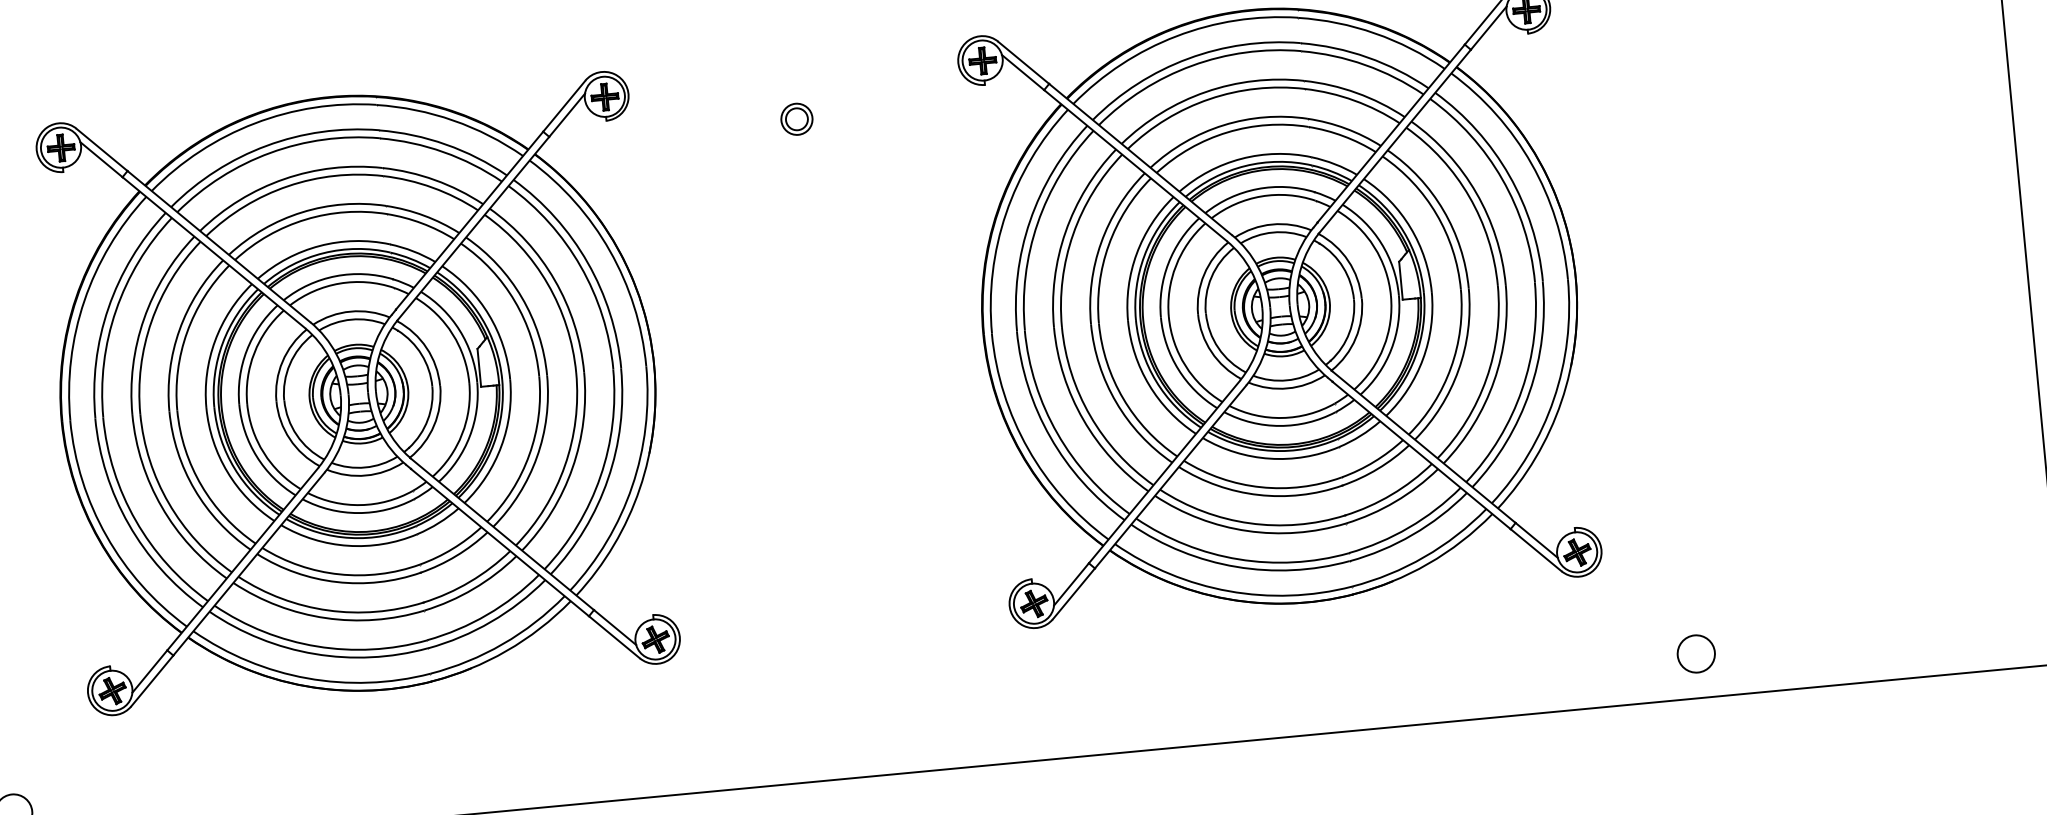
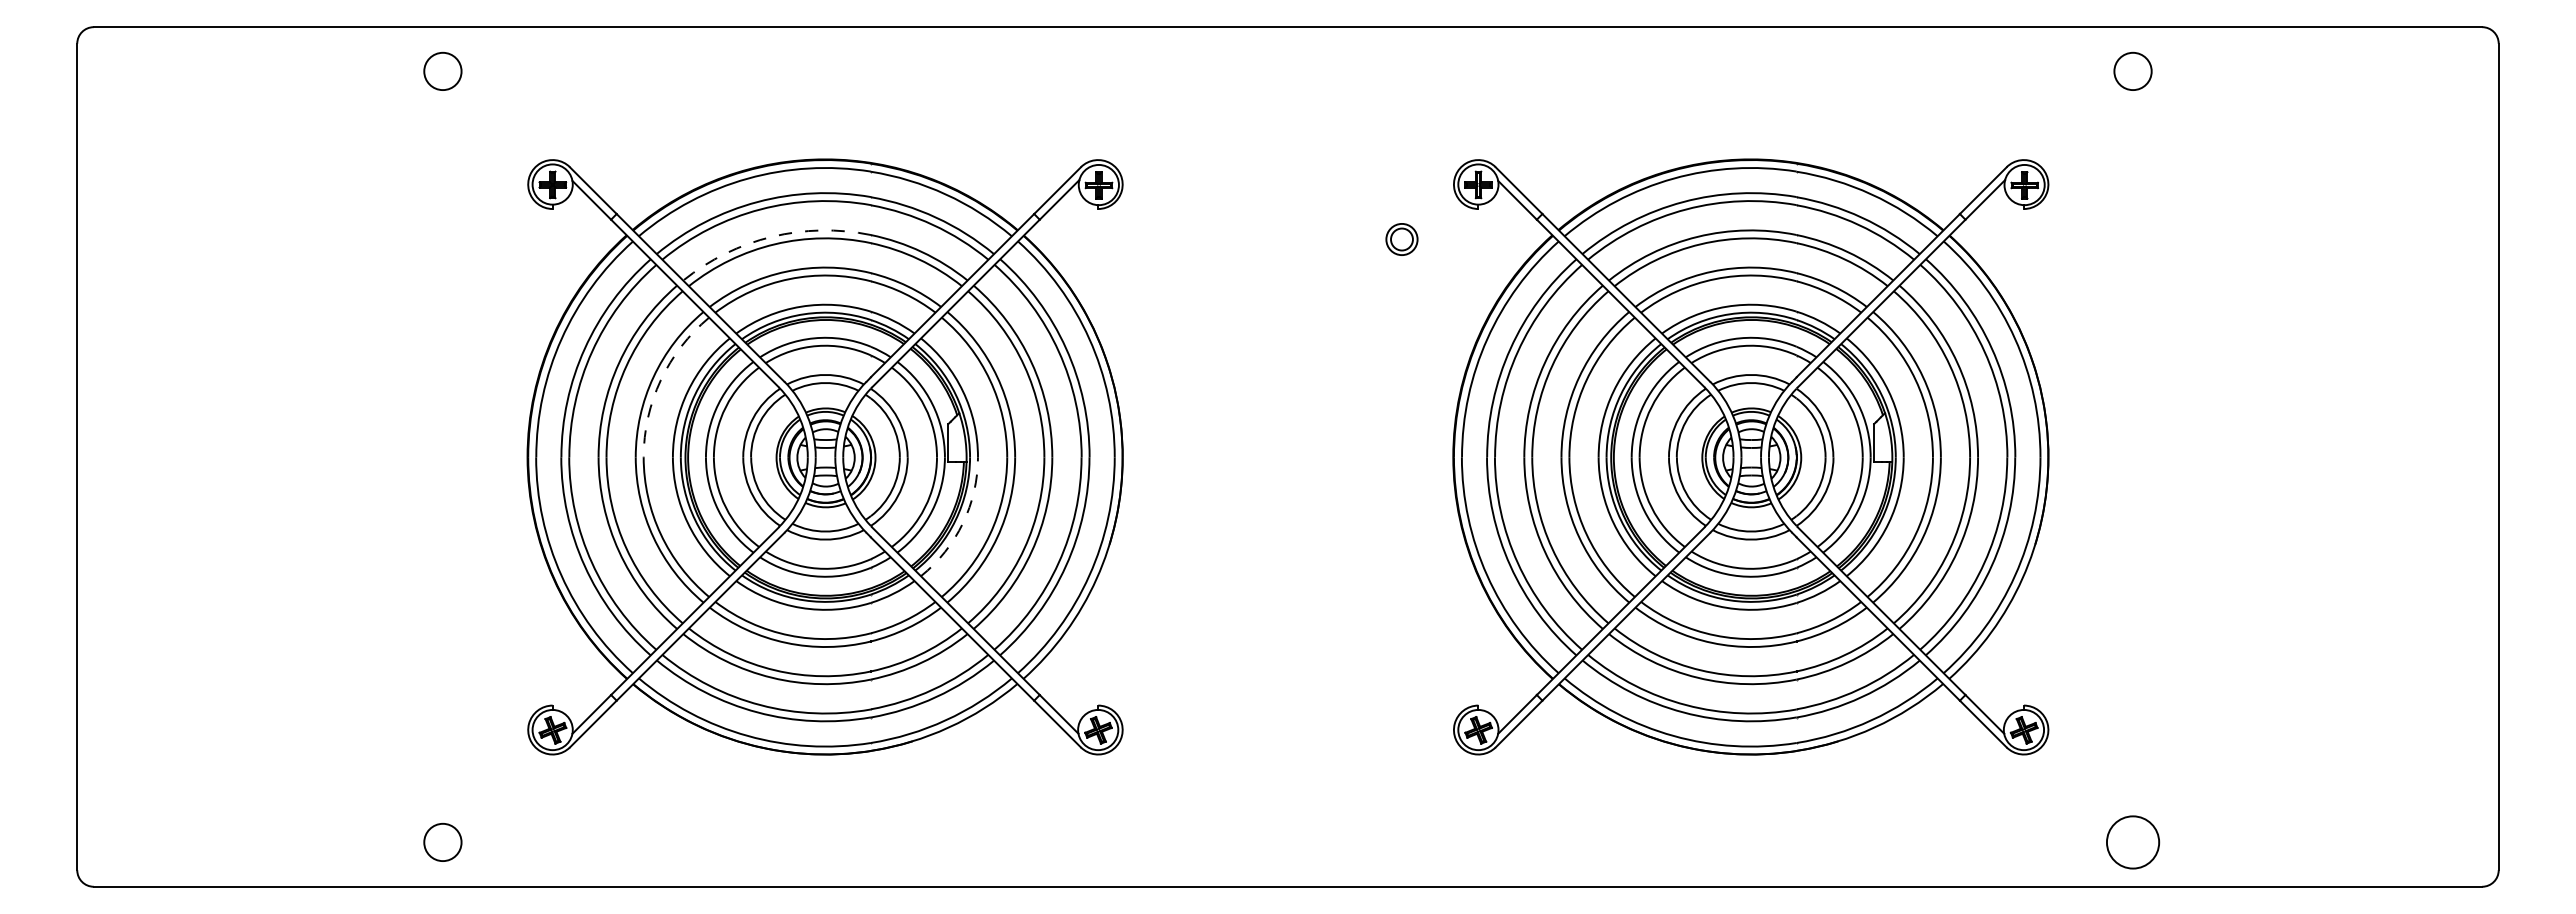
part: (796, 119) -> (1401, 239), moved
arc: (284, 178) -> (772, 236), solid -> dashed
arc: (186, 332) -> (660, 380), solid -> dashed
arc: (500, 446) -> (962, 523), solid -> dashed
circle: (1695, 654) -> (2132, 842), size x1.4

